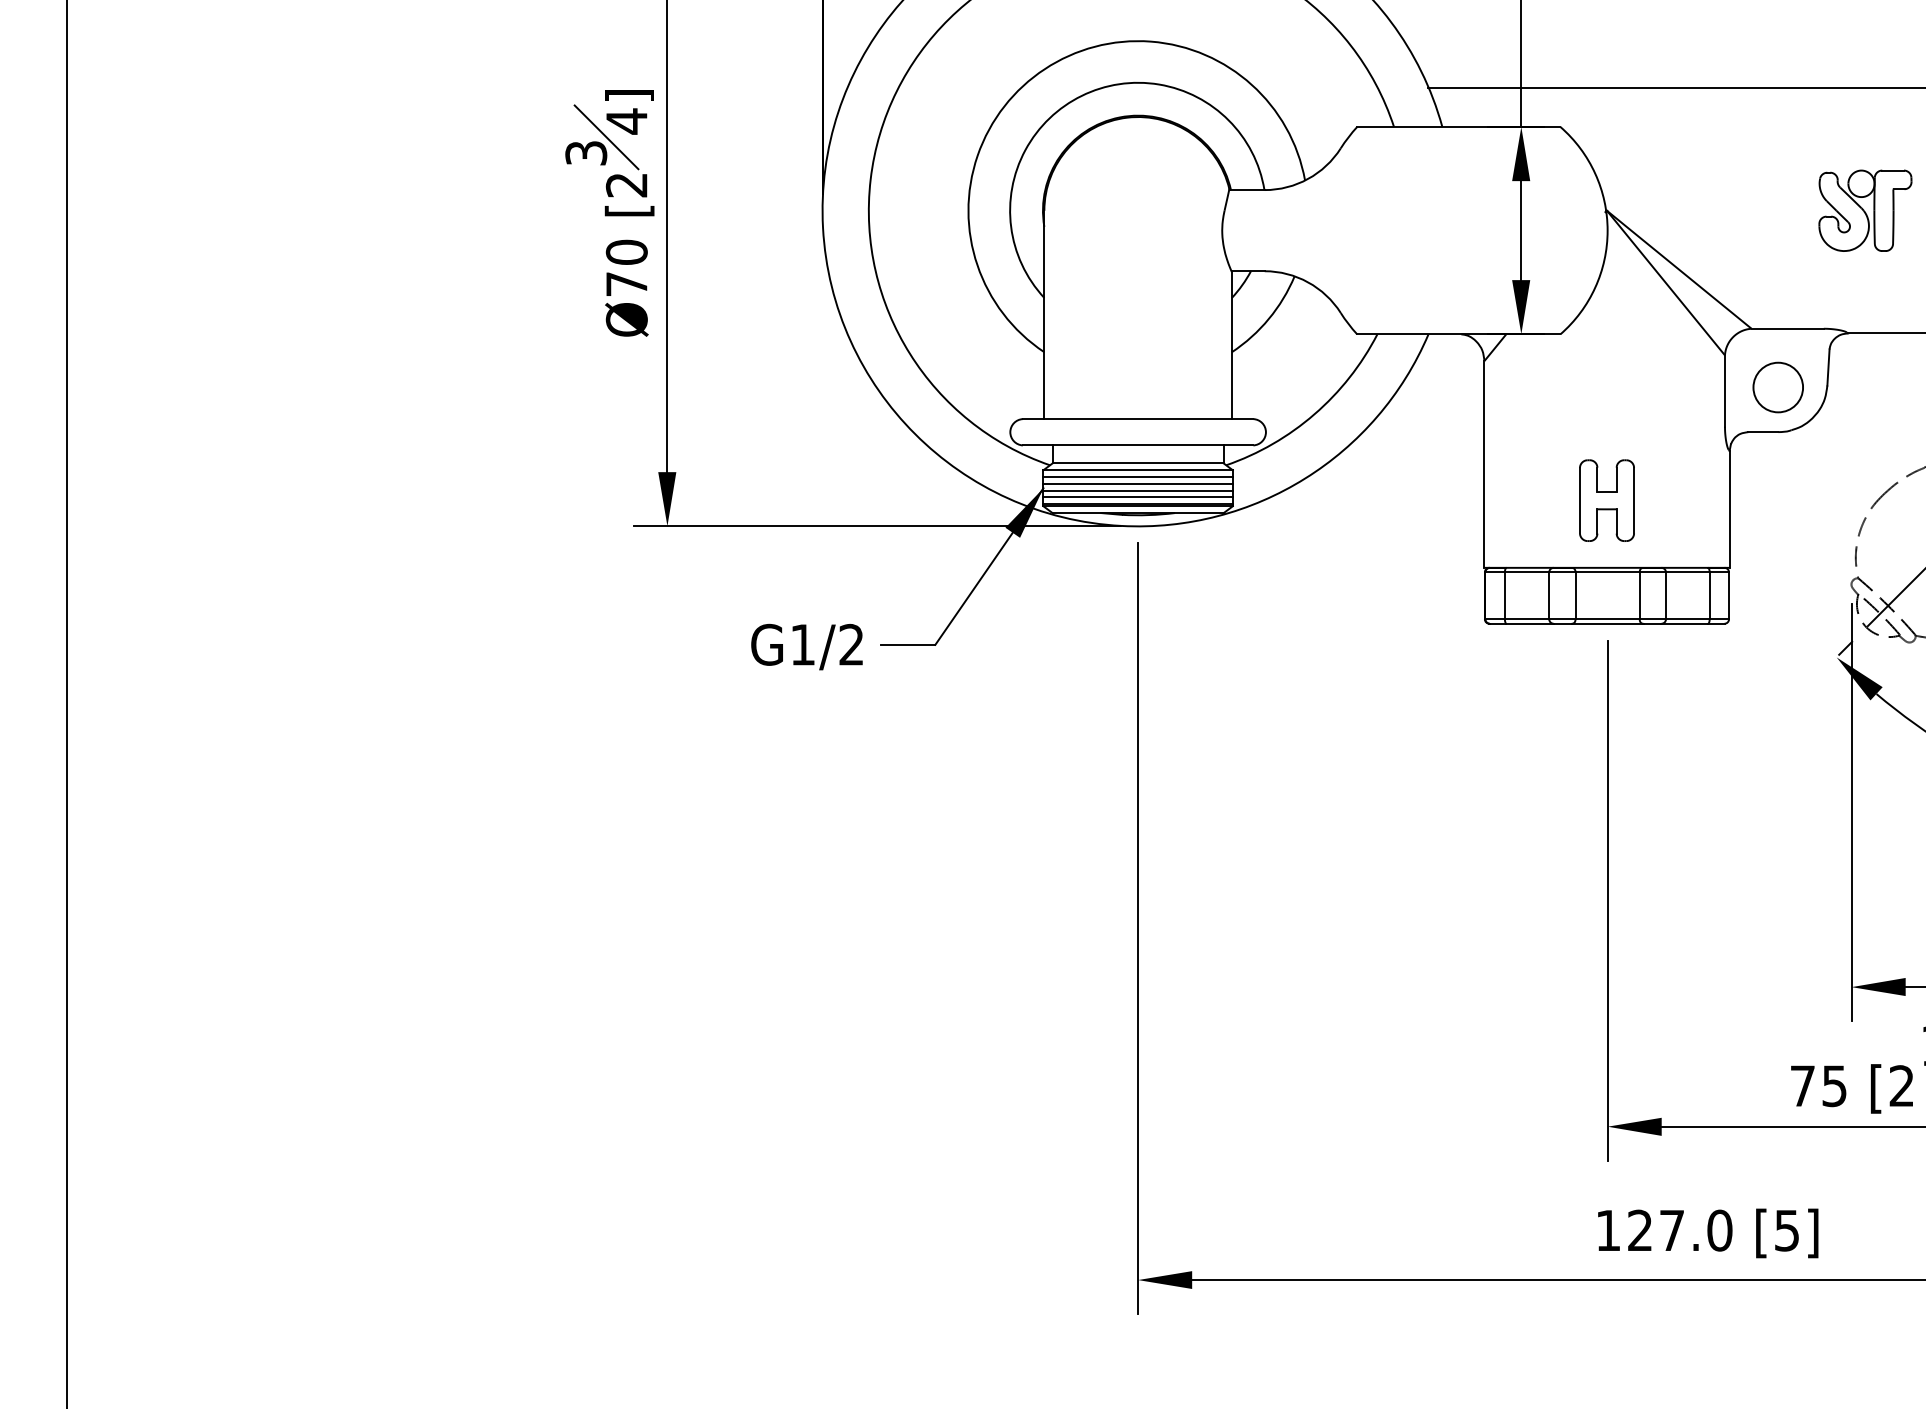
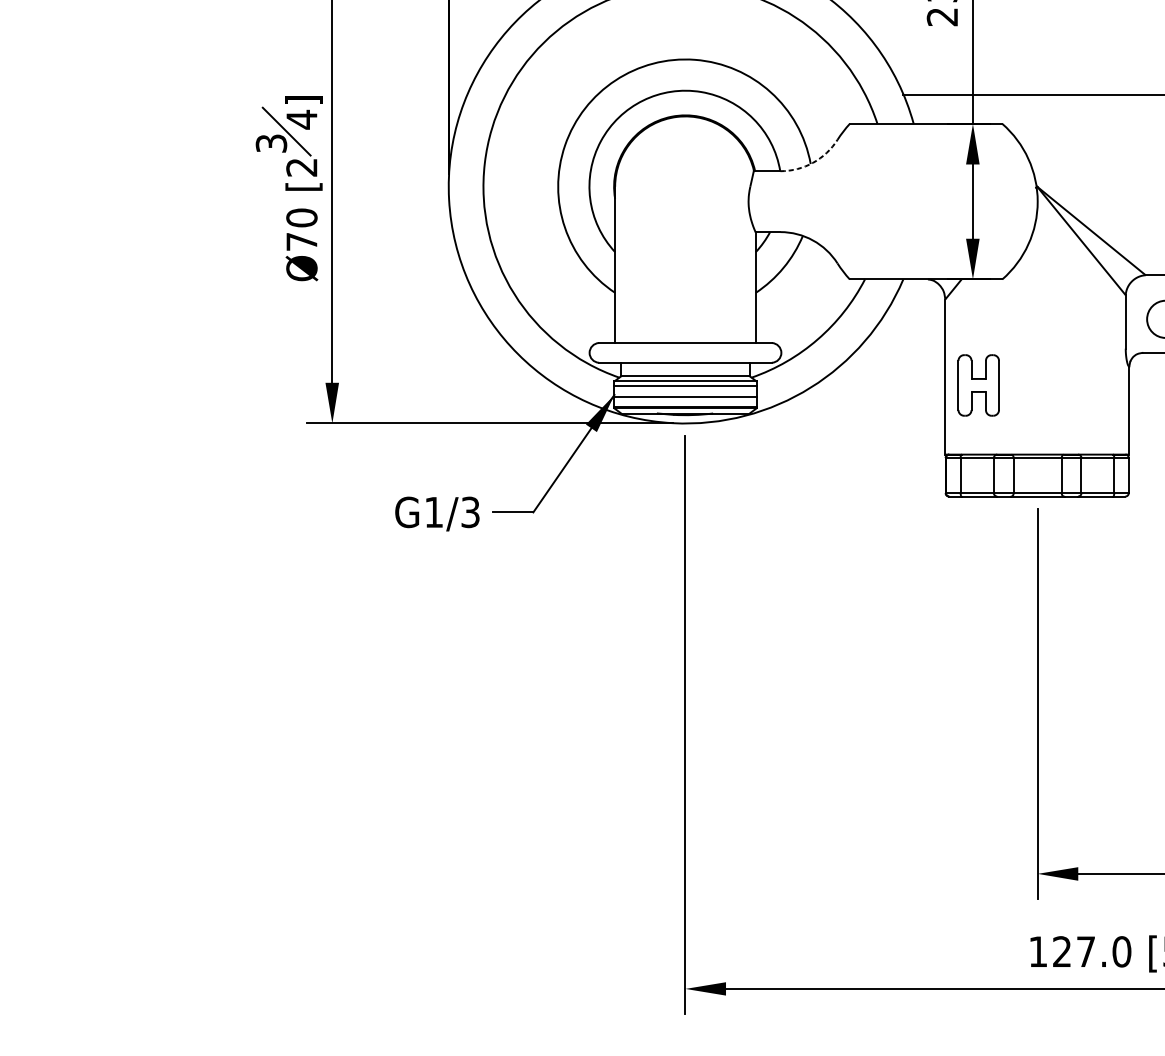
arc: (1308, 178) -> (813, 162), solid -> dashed
line: (1137, 483) -> (685, 391), removed
line: (1137, 497) -> (685, 401), removed
part: (1606, 500) -> (978, 385), moved
text: (851, 644) -> (470, 512), G1/2 -> G1/3

